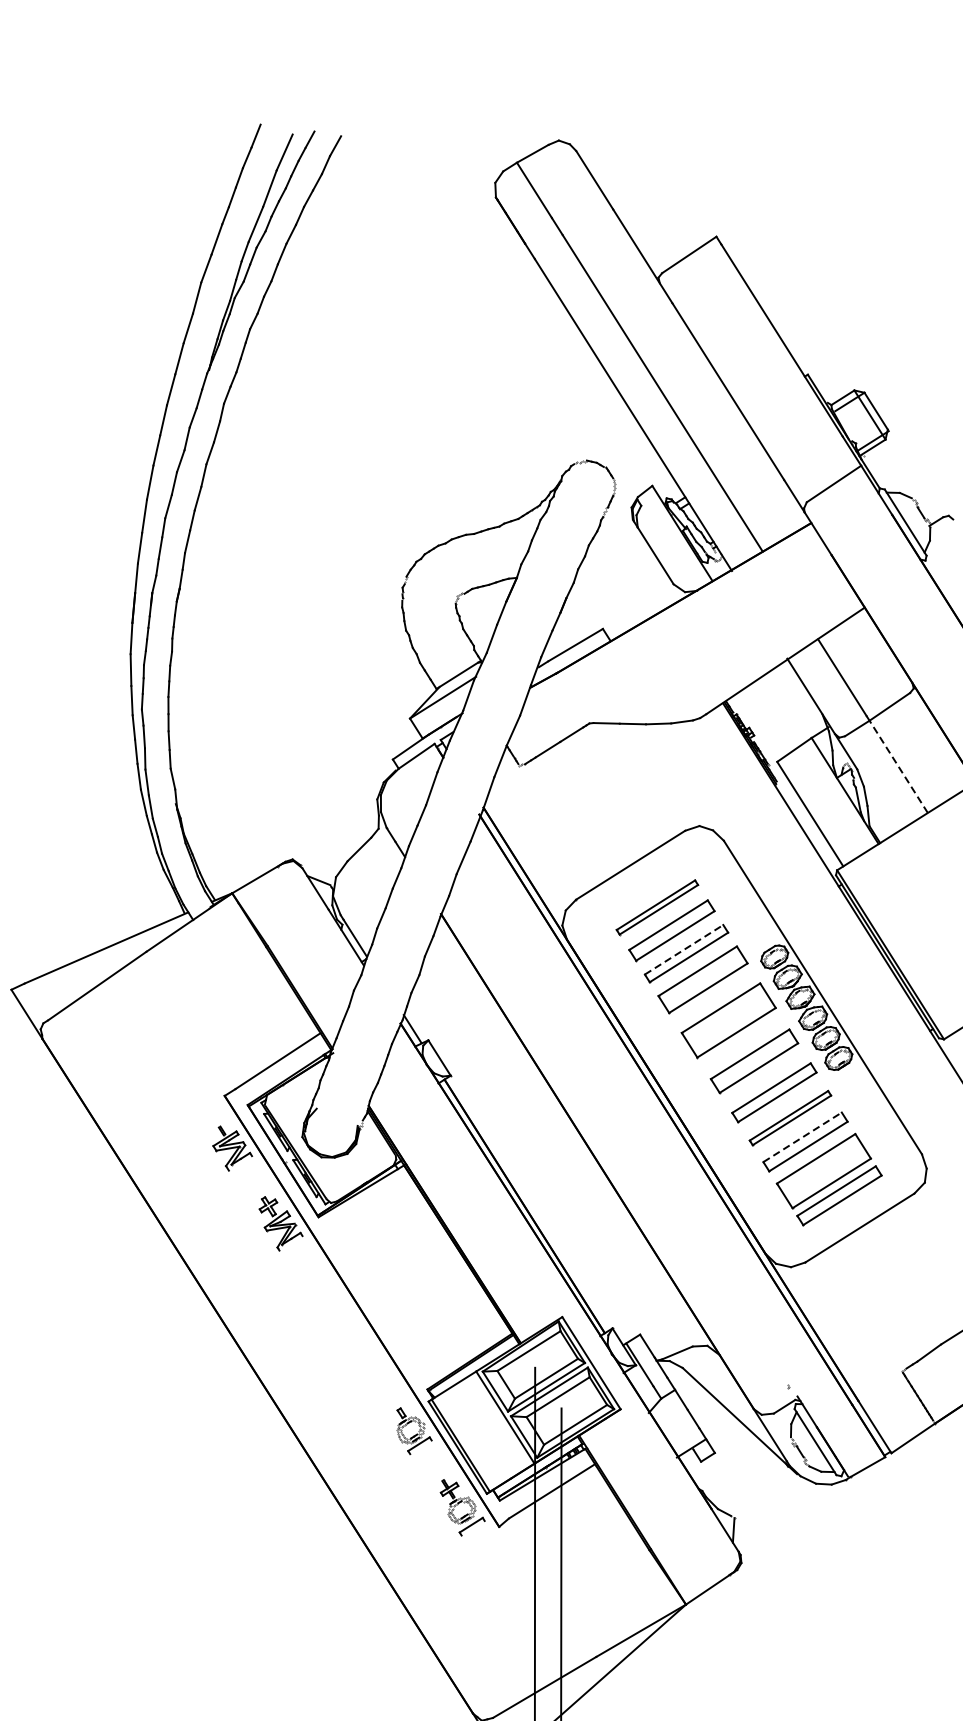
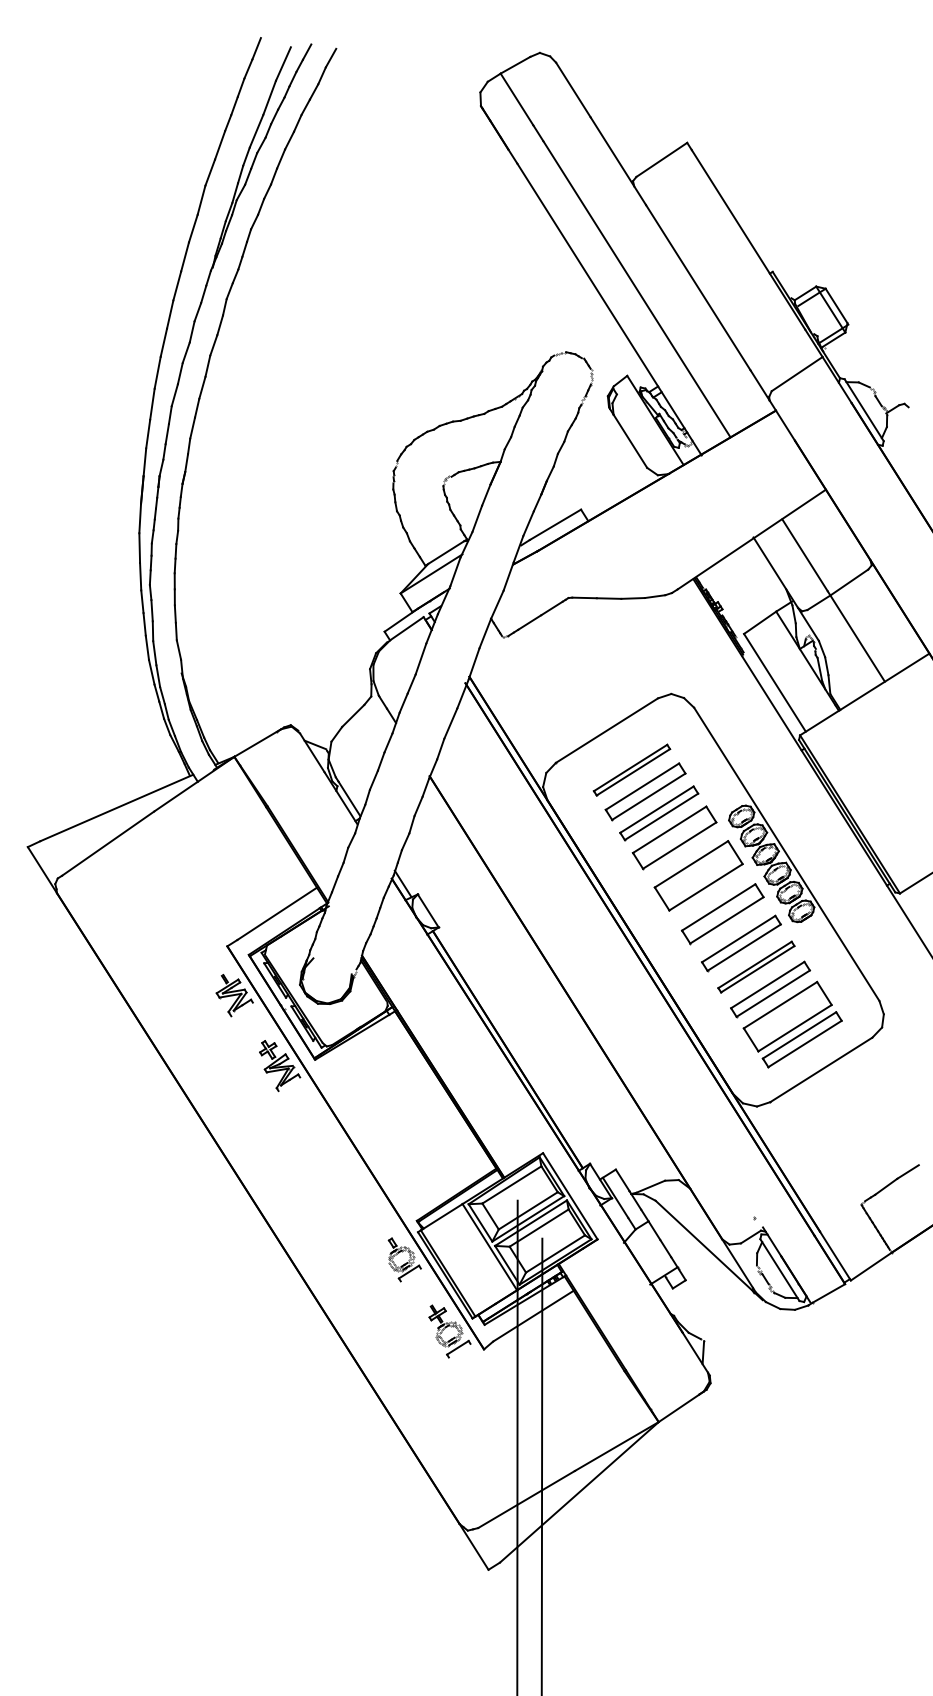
line: (898, 766) -> (857, 638), dashed -> solid
line: (684, 949) -> (657, 809), dashed -> solid
line: (803, 1136) -> (768, 984), dashed -> solid

